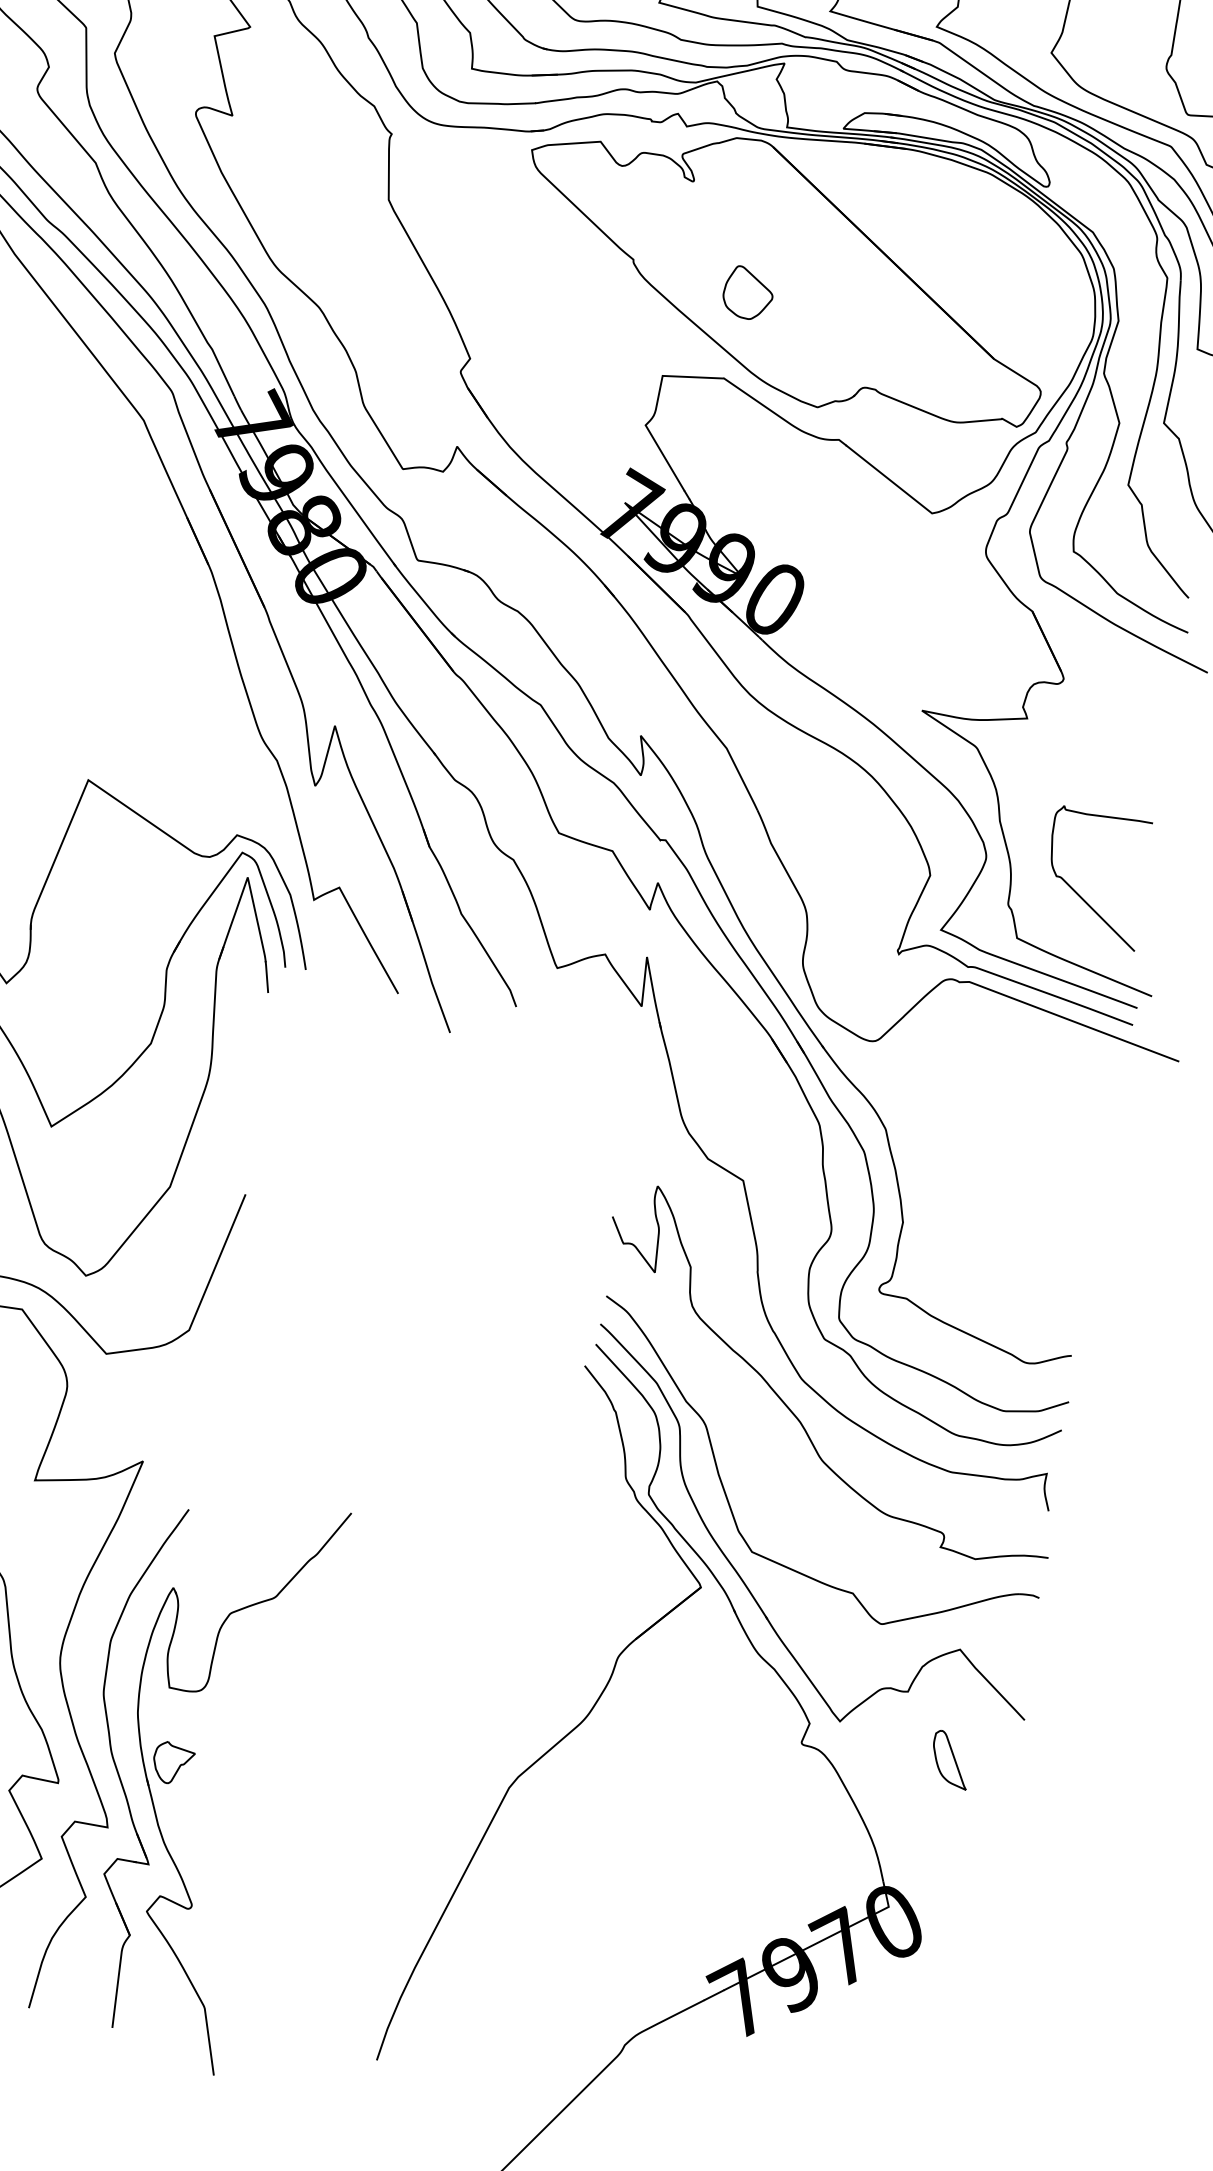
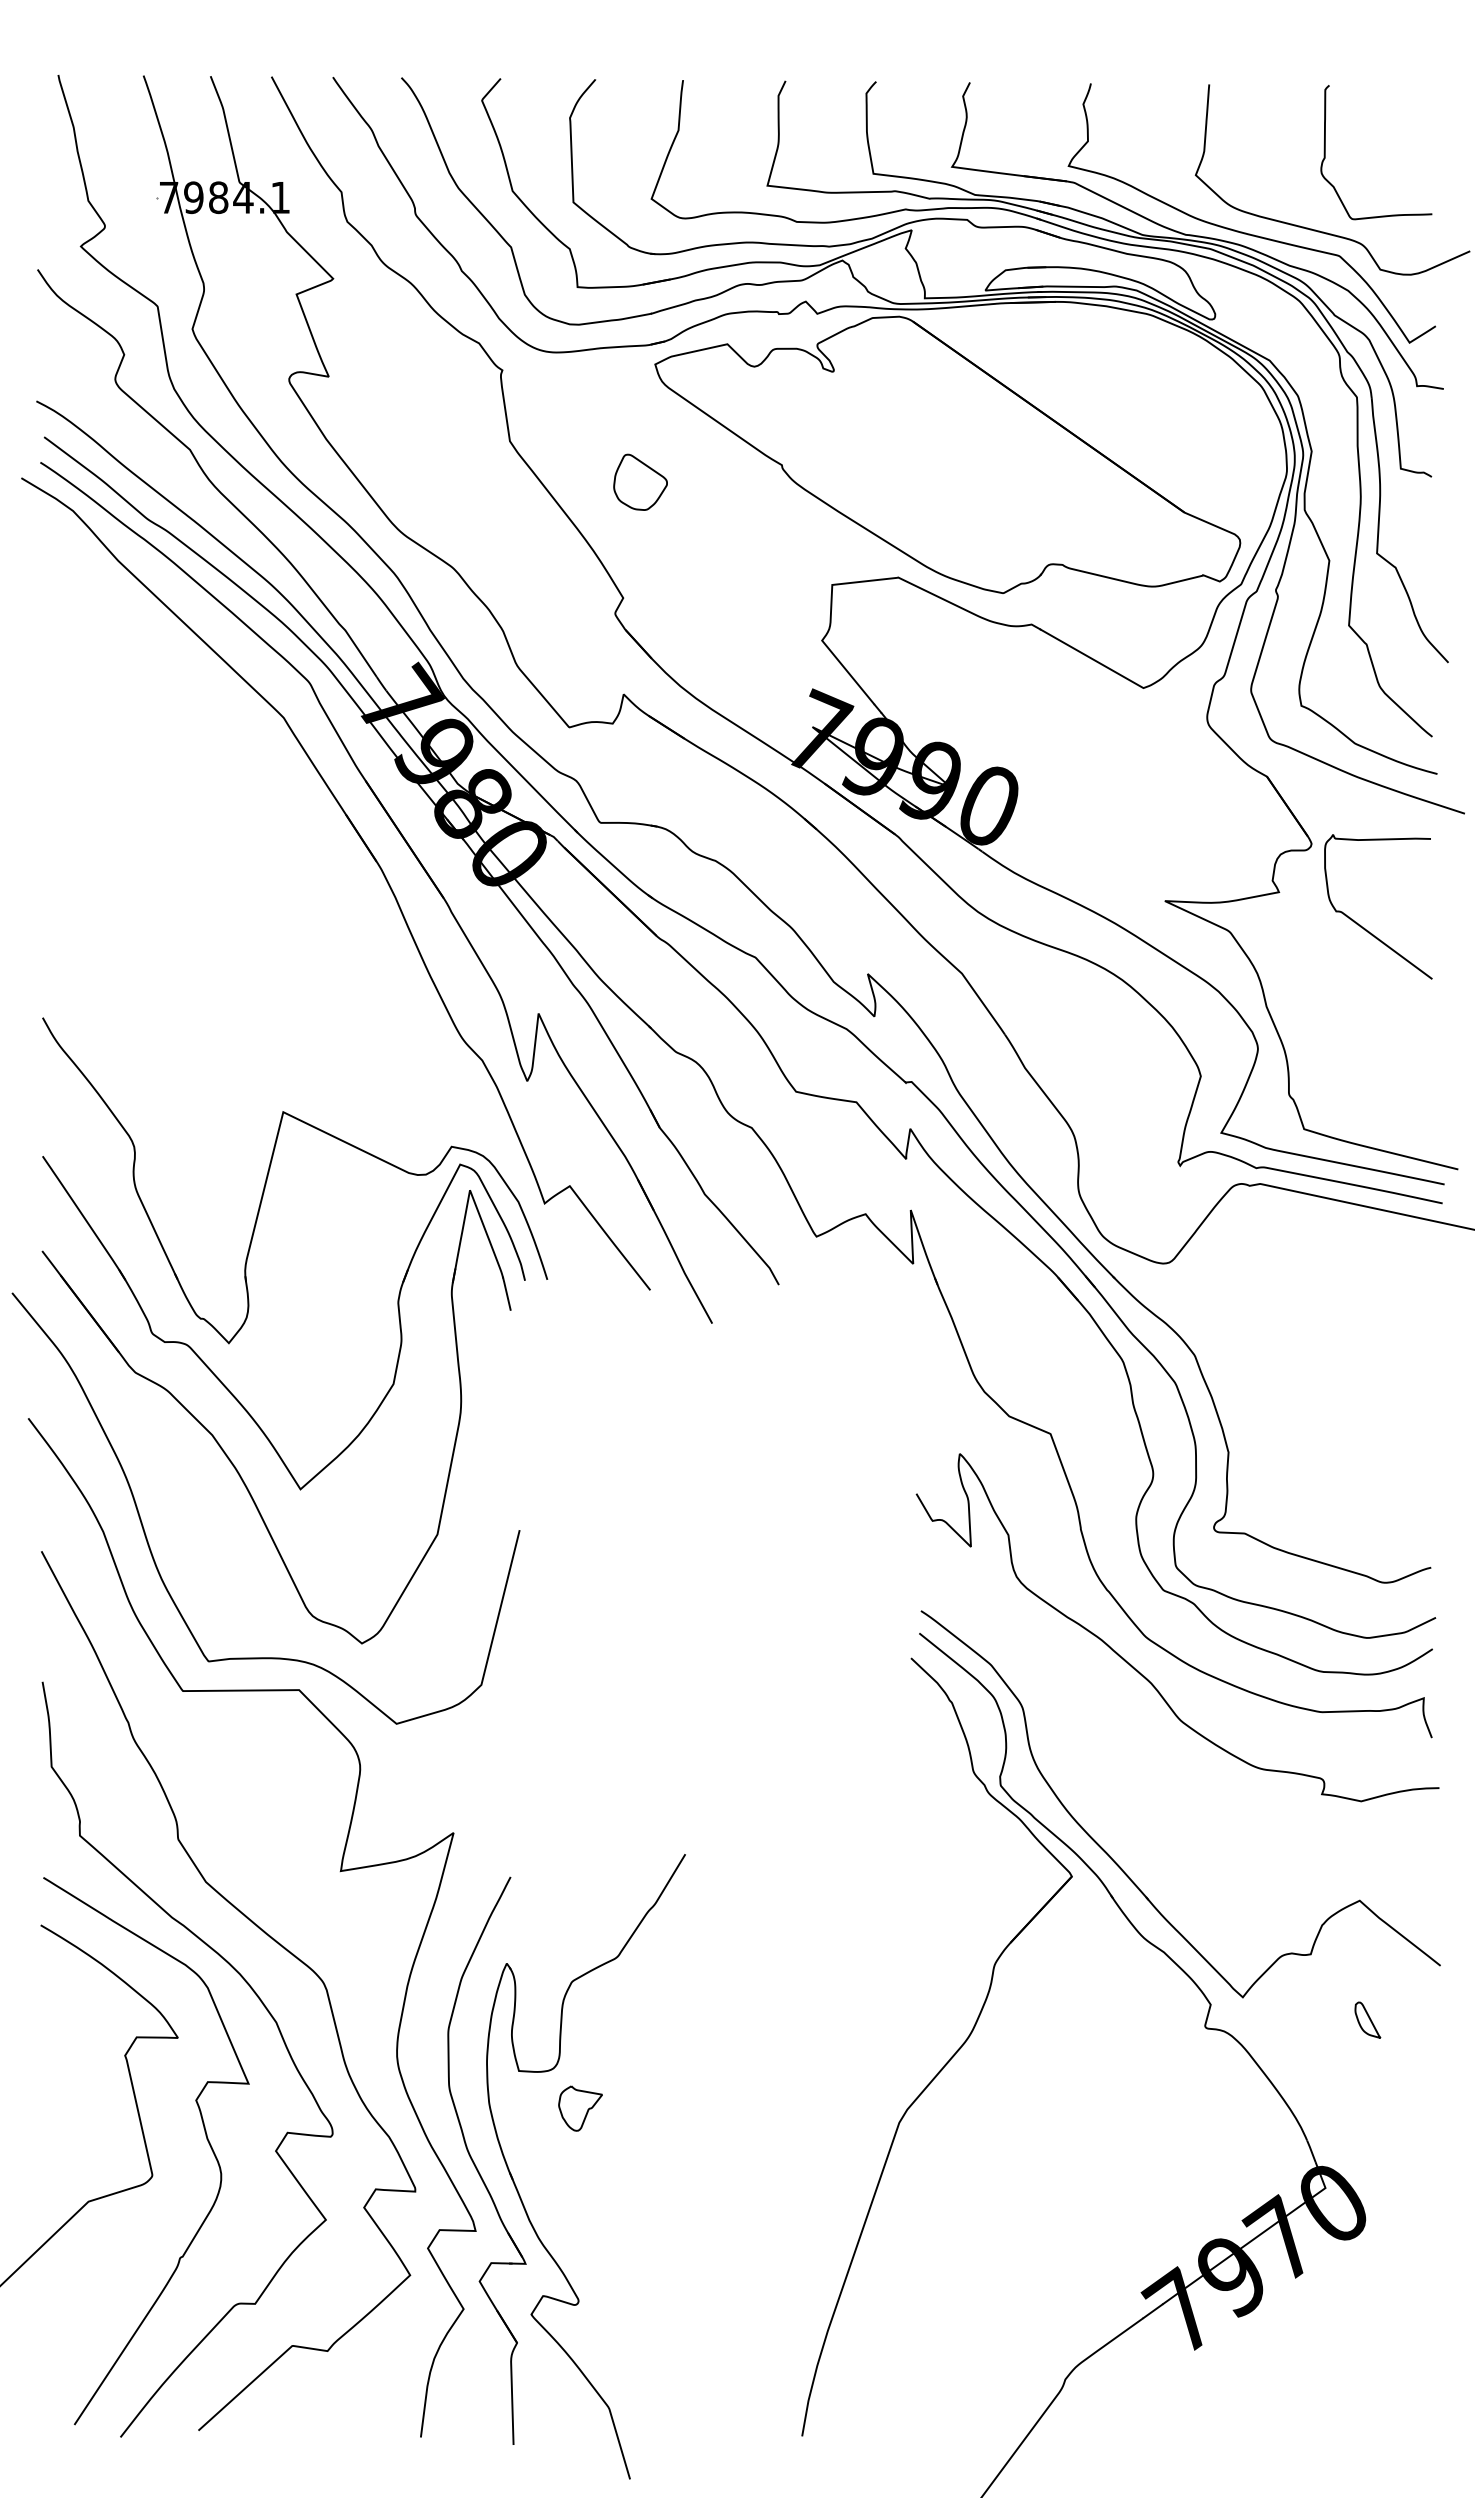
part: (748, 292) -> (640, 481), moved
curve: (1080, 894) -> (1364, 927), moved
part: (728, 1500) -> (1087, 1778), removed
part: (950, 1759) -> (1367, 2019), size x0.6
part: (173, 1763) -> (580, 2108), moved

